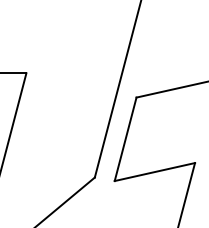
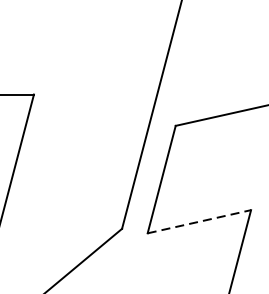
line: (155, 171) -> (200, 221), solid -> dashed

